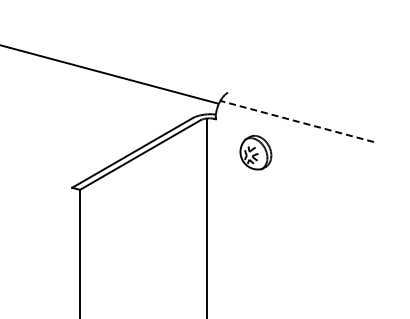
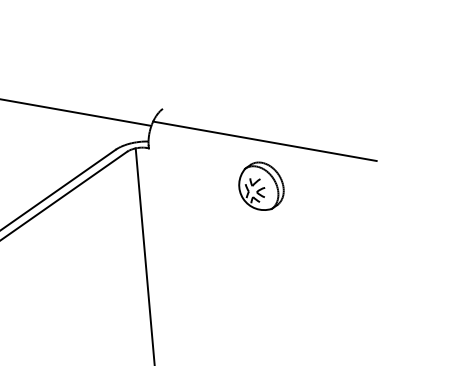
line: (296, 121) -> (263, 141), dashed -> solid
part: (255, 152) -> (260, 186), moved

